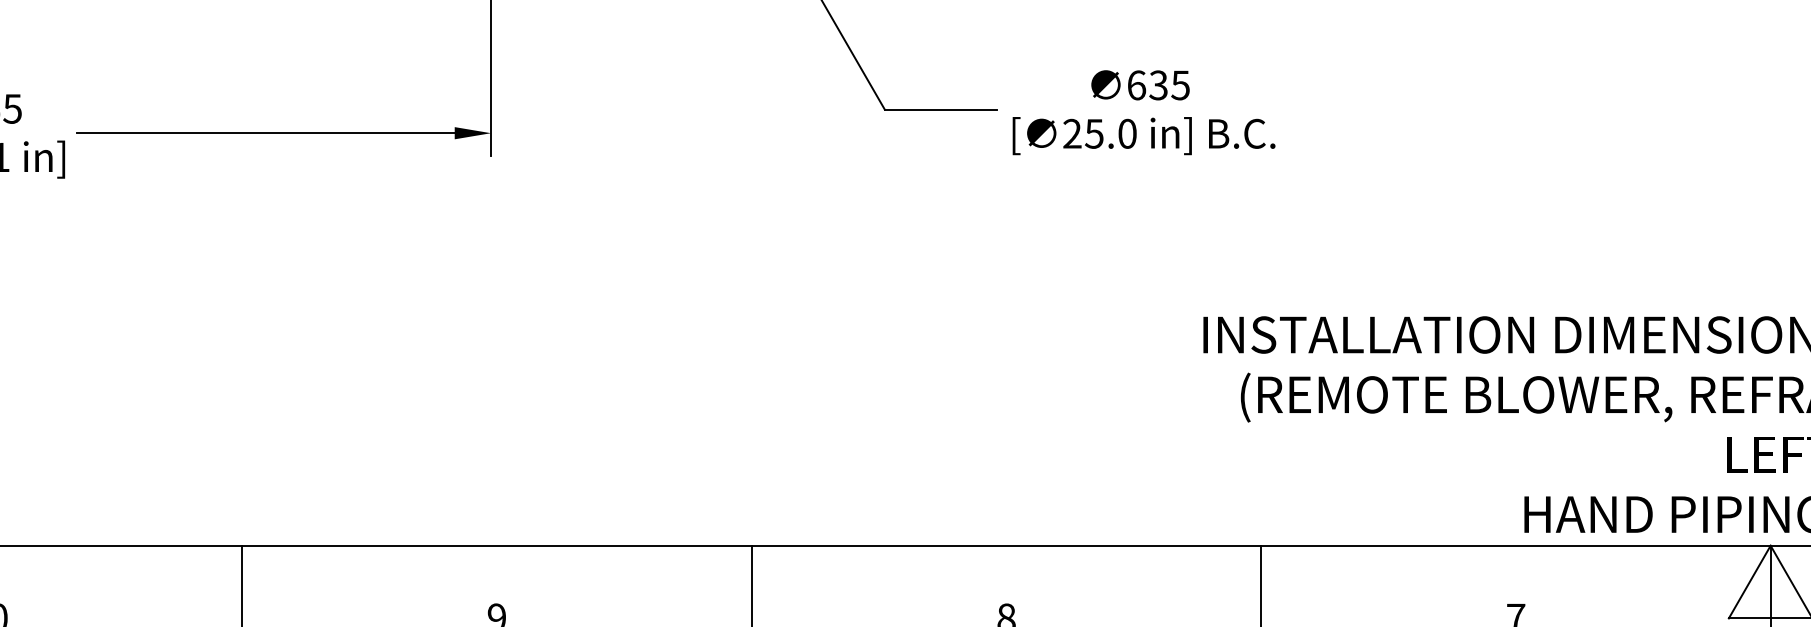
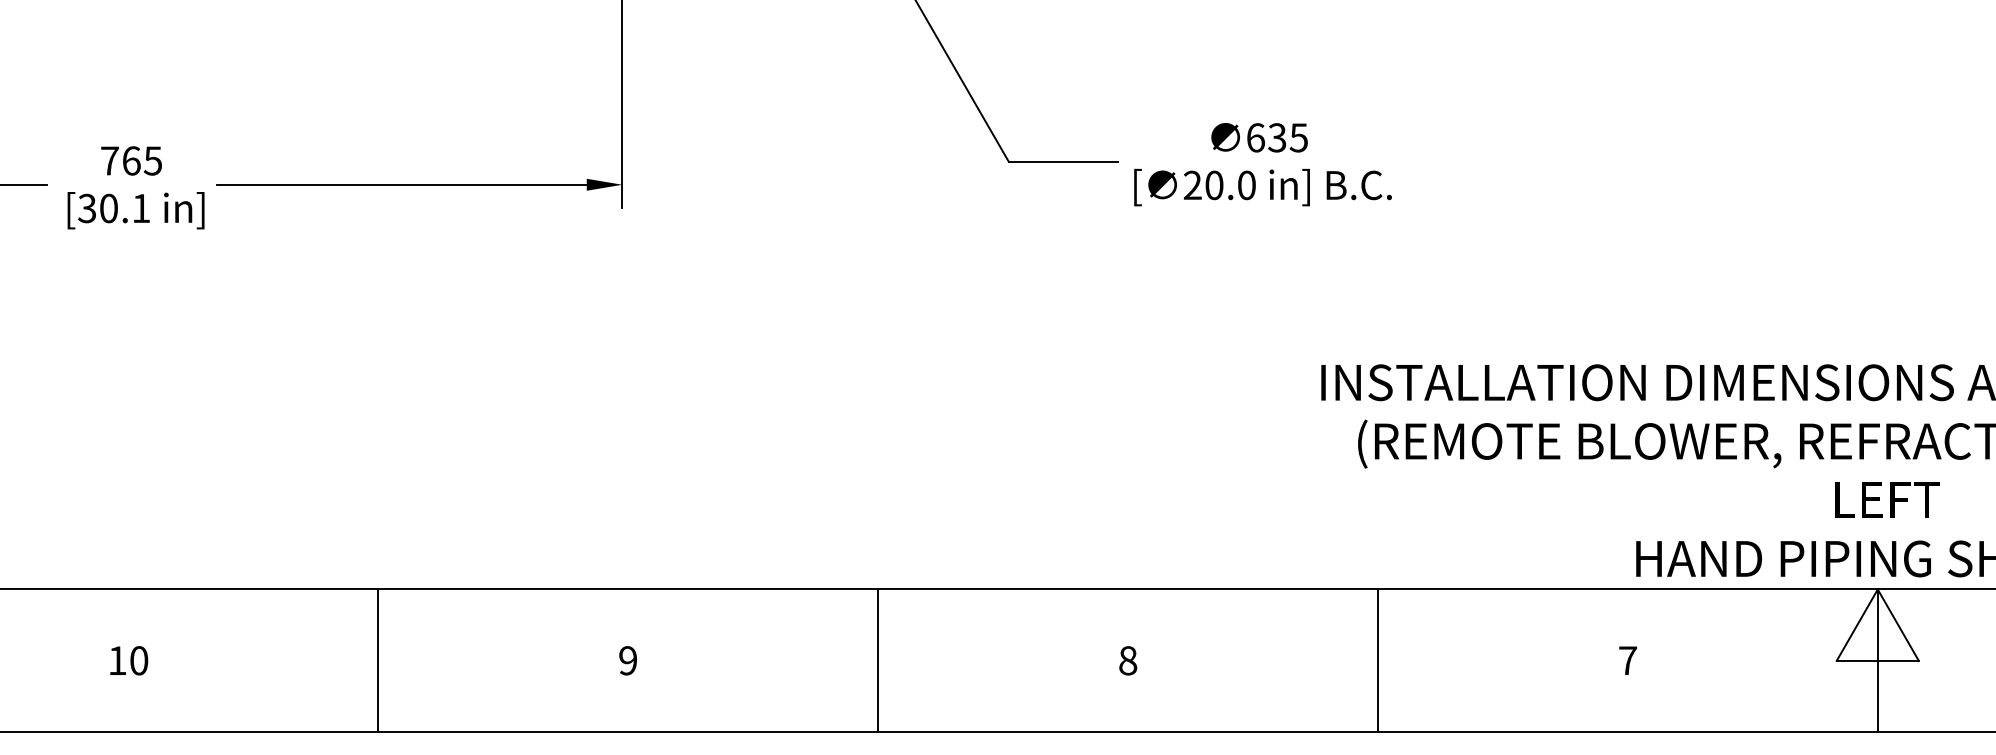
text: (1094, 133) -> (1214, 185), 25.0 -> 20.0

